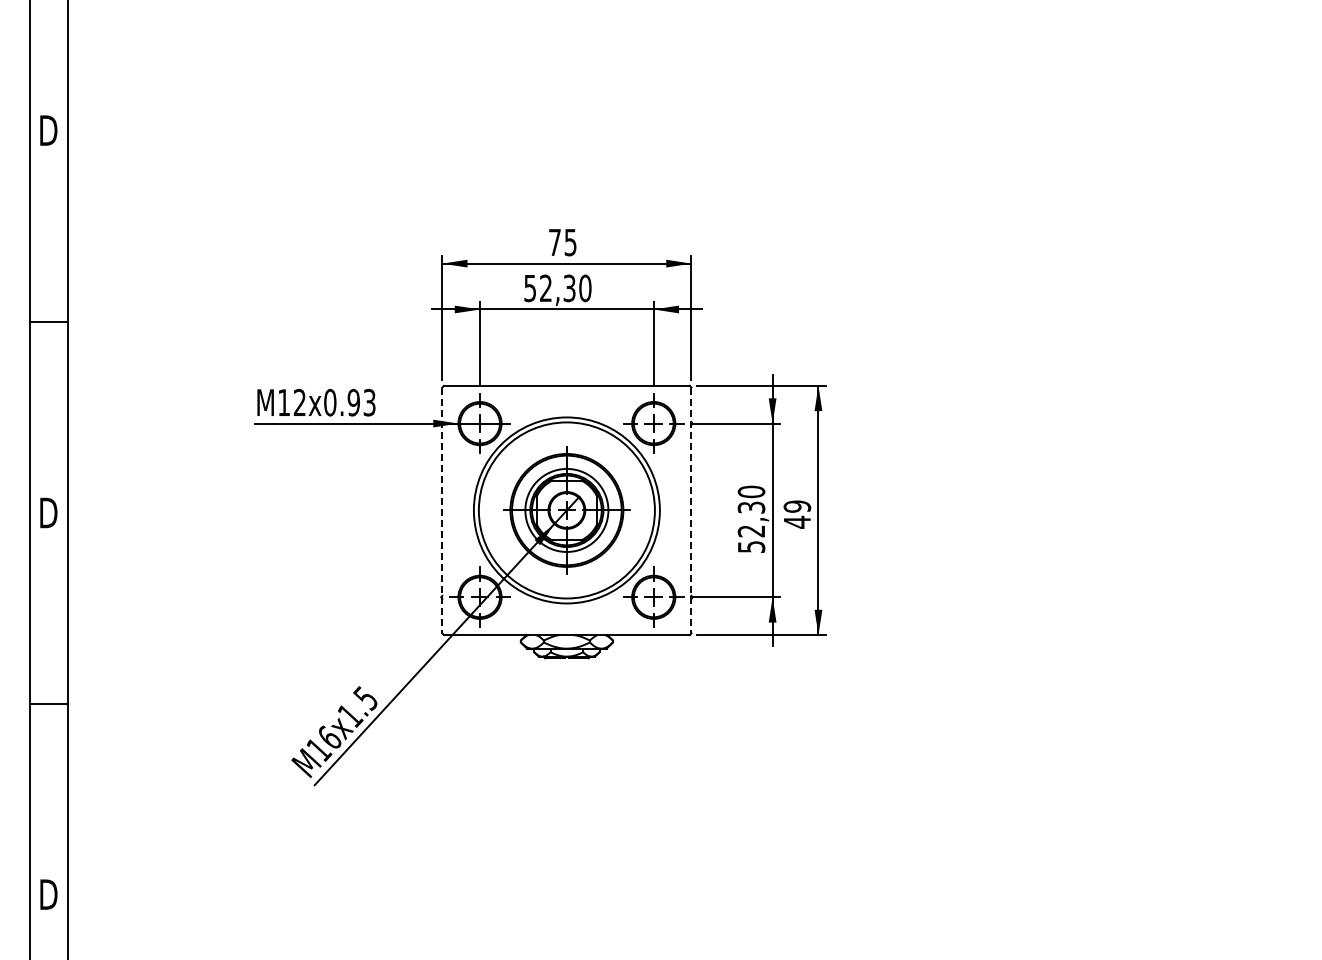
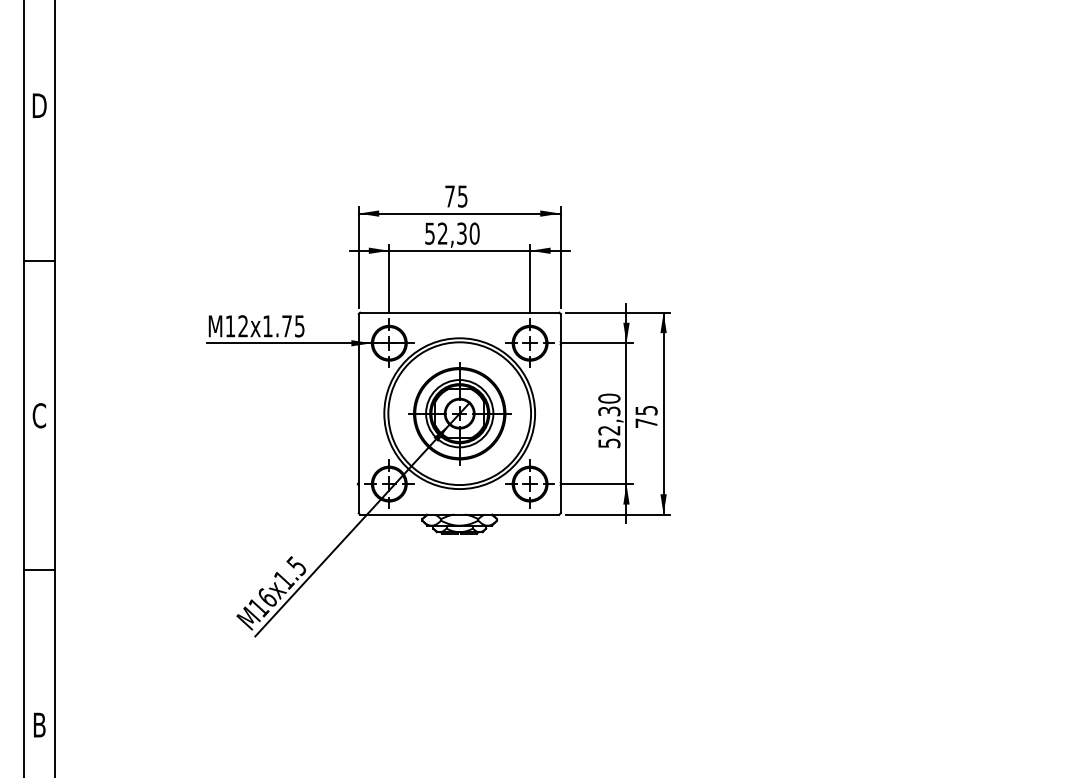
text: (349, 402) -> (283, 326), M12x0.93 -> M12x1.75
line: (442, 510) -> (358, 413), dashed -> solid
line: (691, 510) -> (560, 413), dashed -> solid
text: (48, 512) -> (39, 415), D -> C
text: (796, 514) -> (645, 416), 49 -> 75
text: (48, 894) -> (39, 724), D -> B

